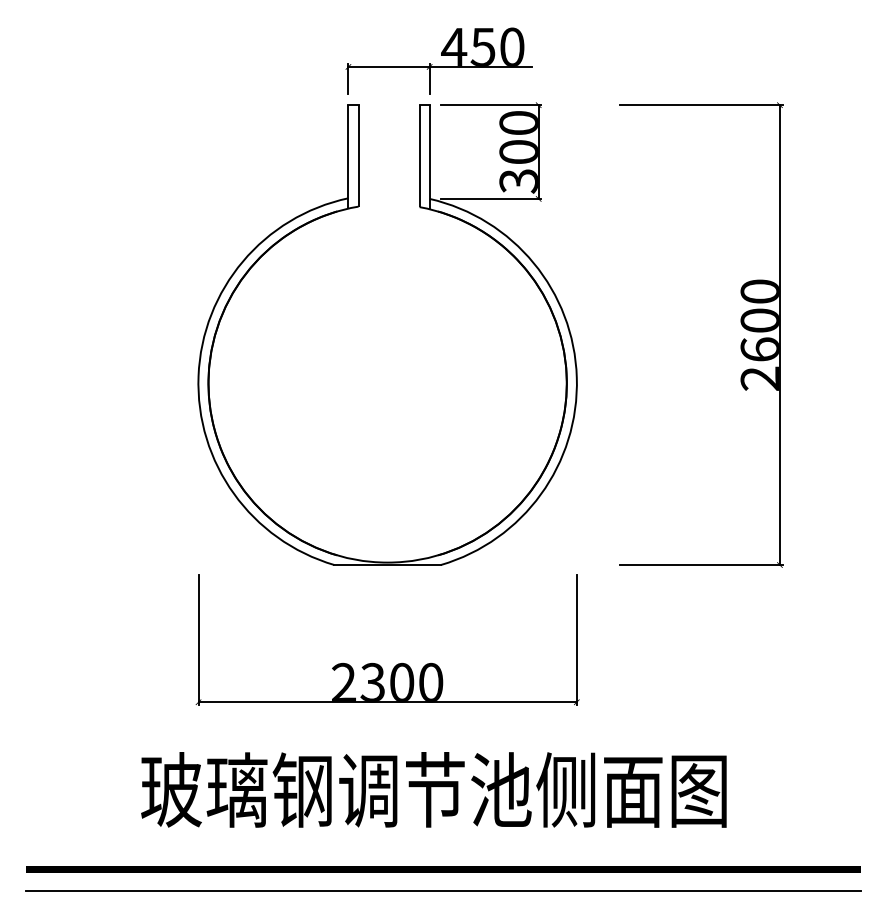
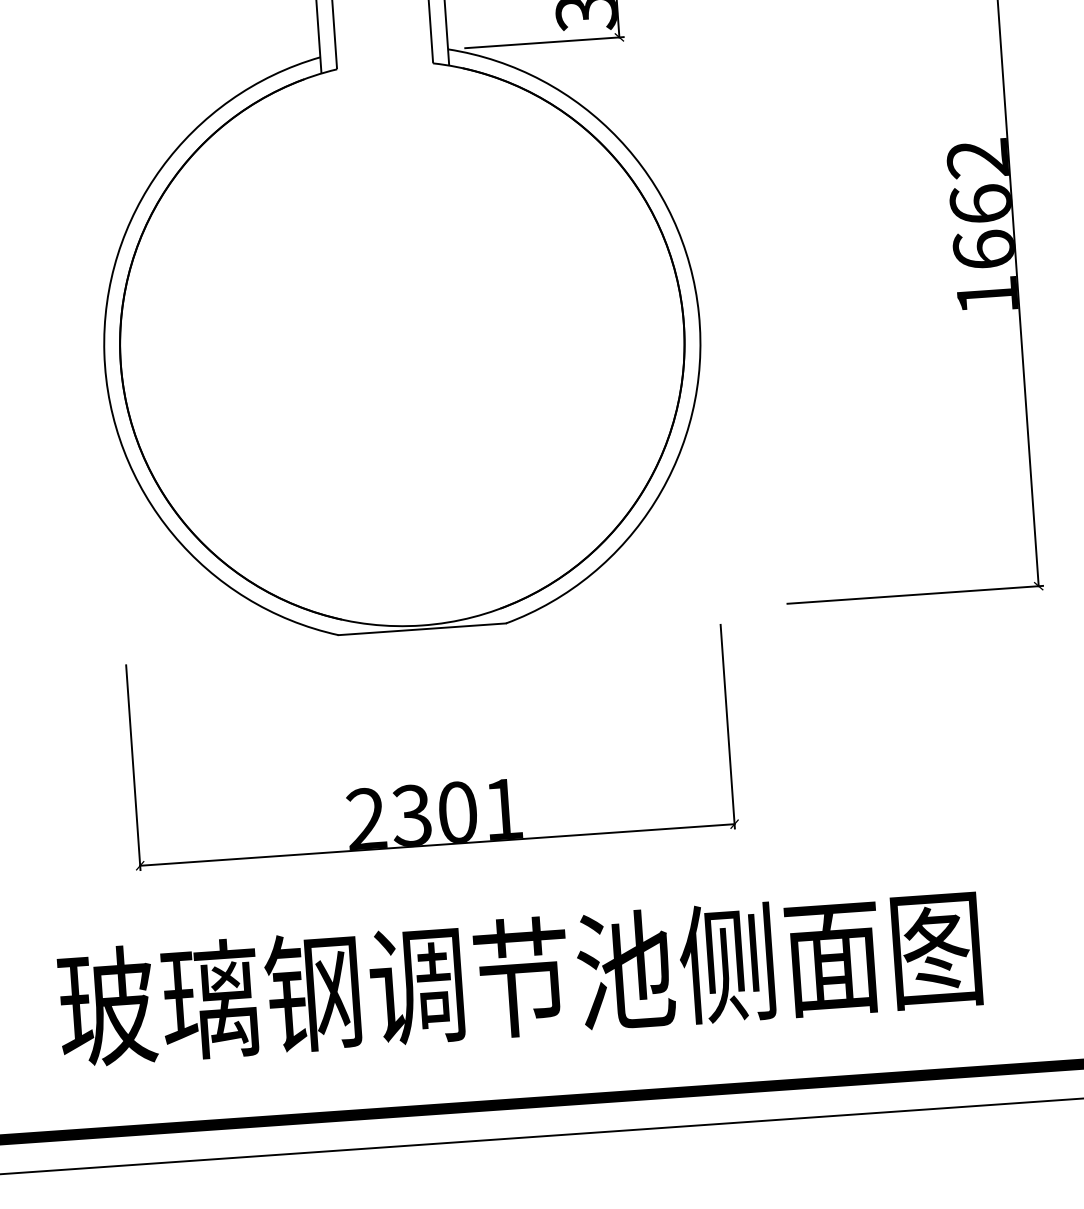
text: (759, 334) -> (981, 226), 2600 -> 1662
text: (431, 681) -> (503, 807), 2300 -> 2301

